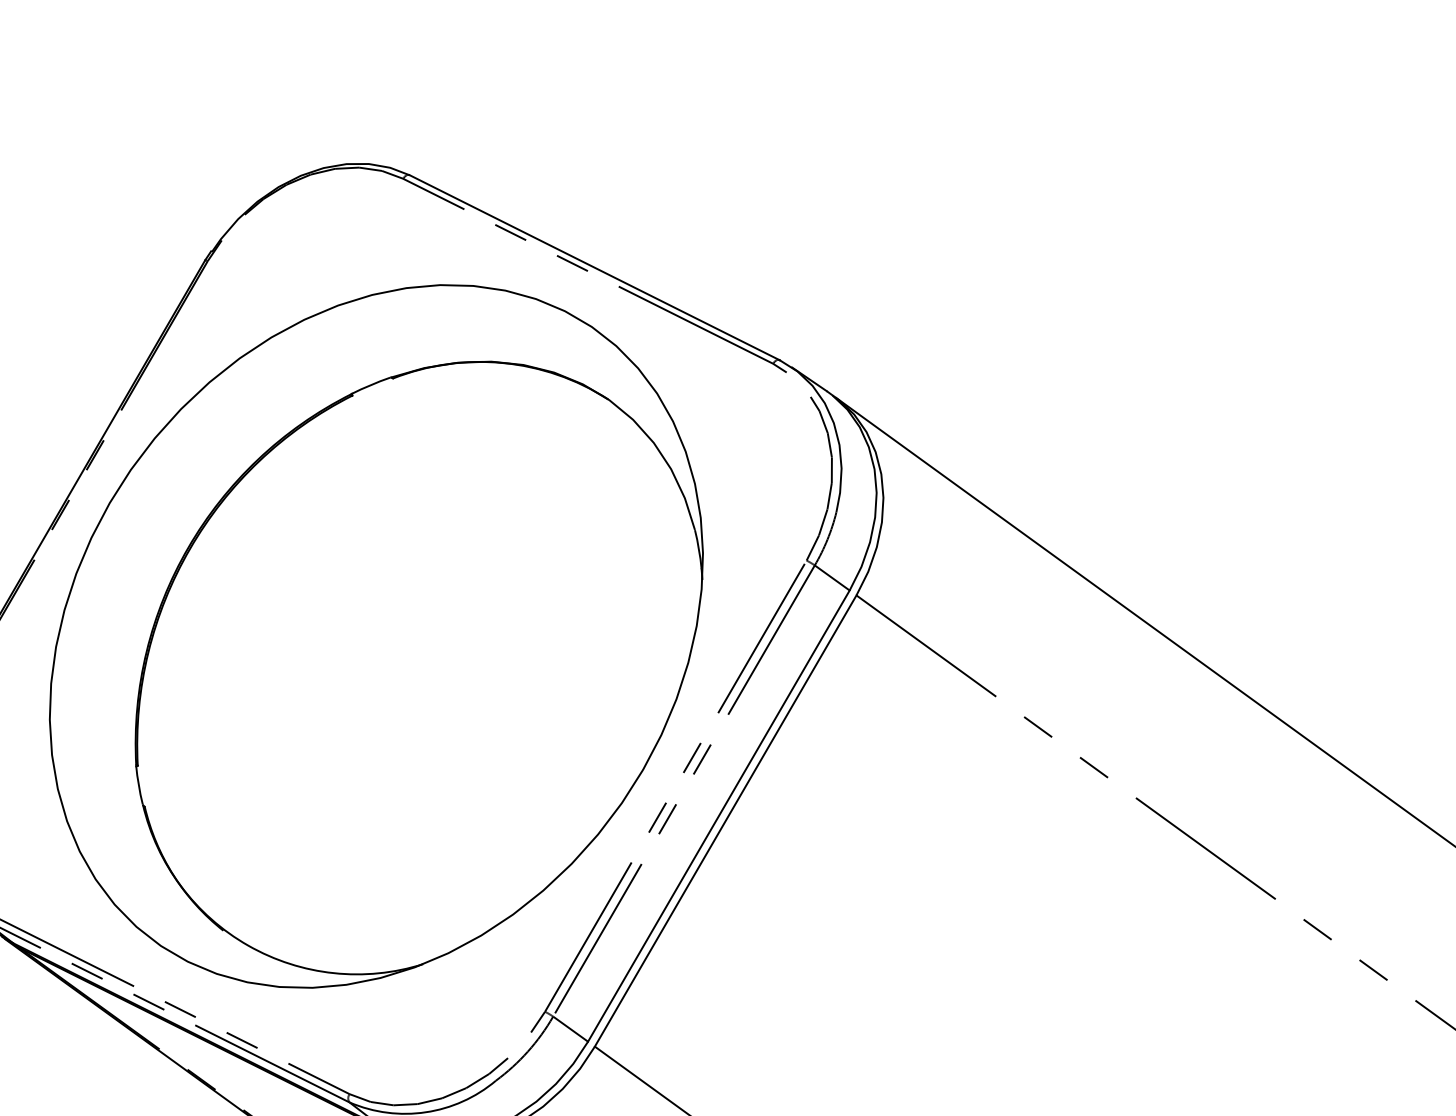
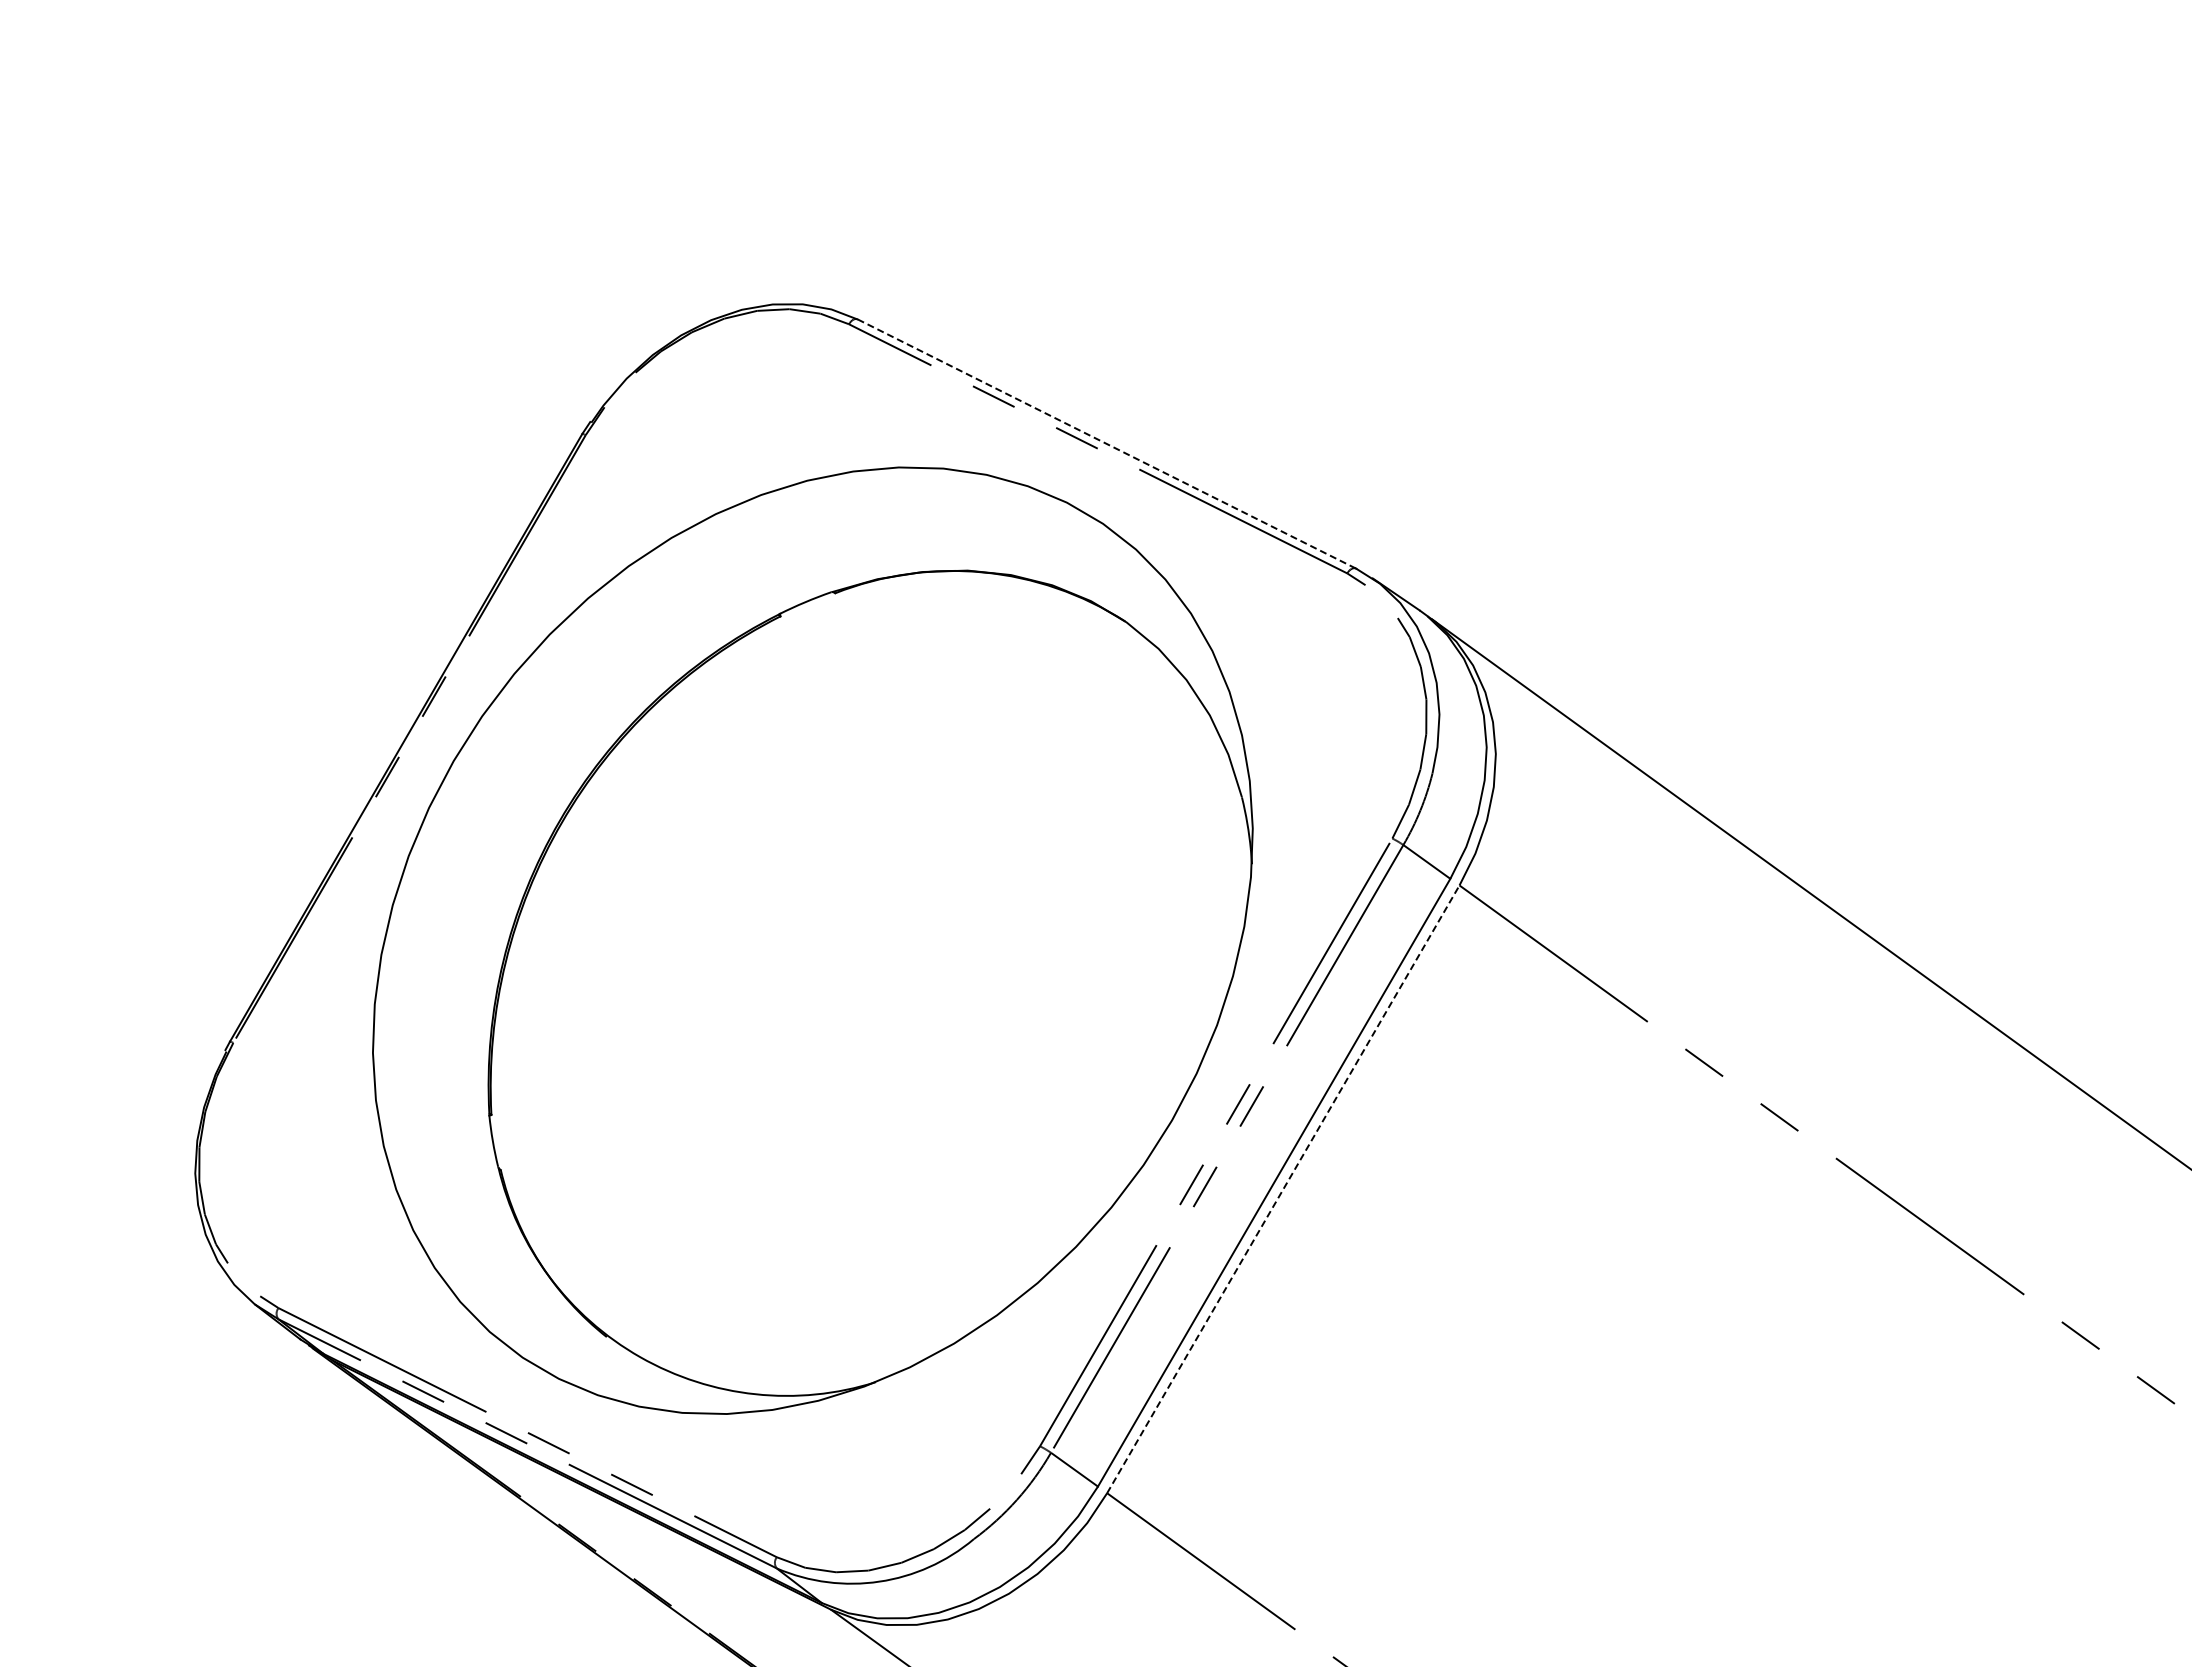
line: (594, 267) -> (1106, 443), solid -> dashed
line: (725, 820) -> (1283, 1188), solid -> dashed

